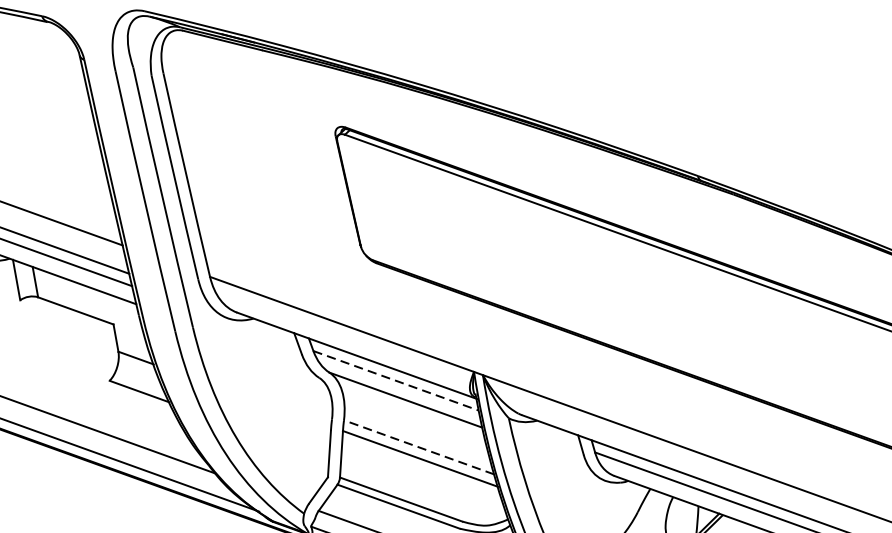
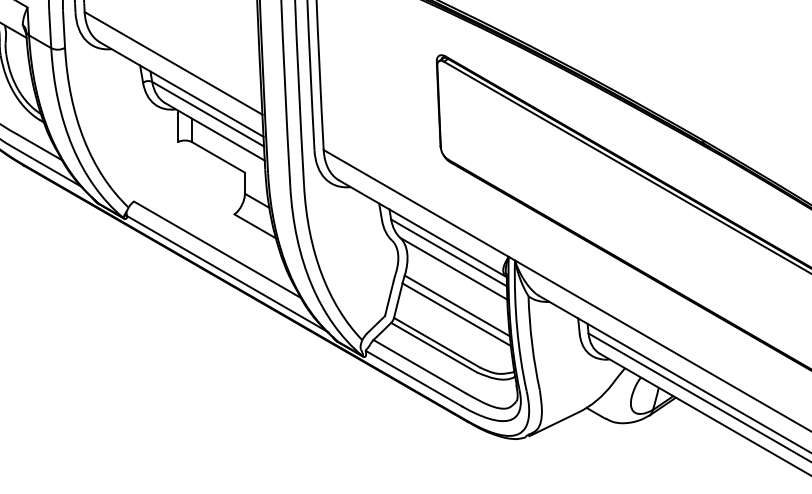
line: (396, 381) -> (449, 253), dashed -> solid
line: (419, 446) -> (457, 305), dashed -> solid

